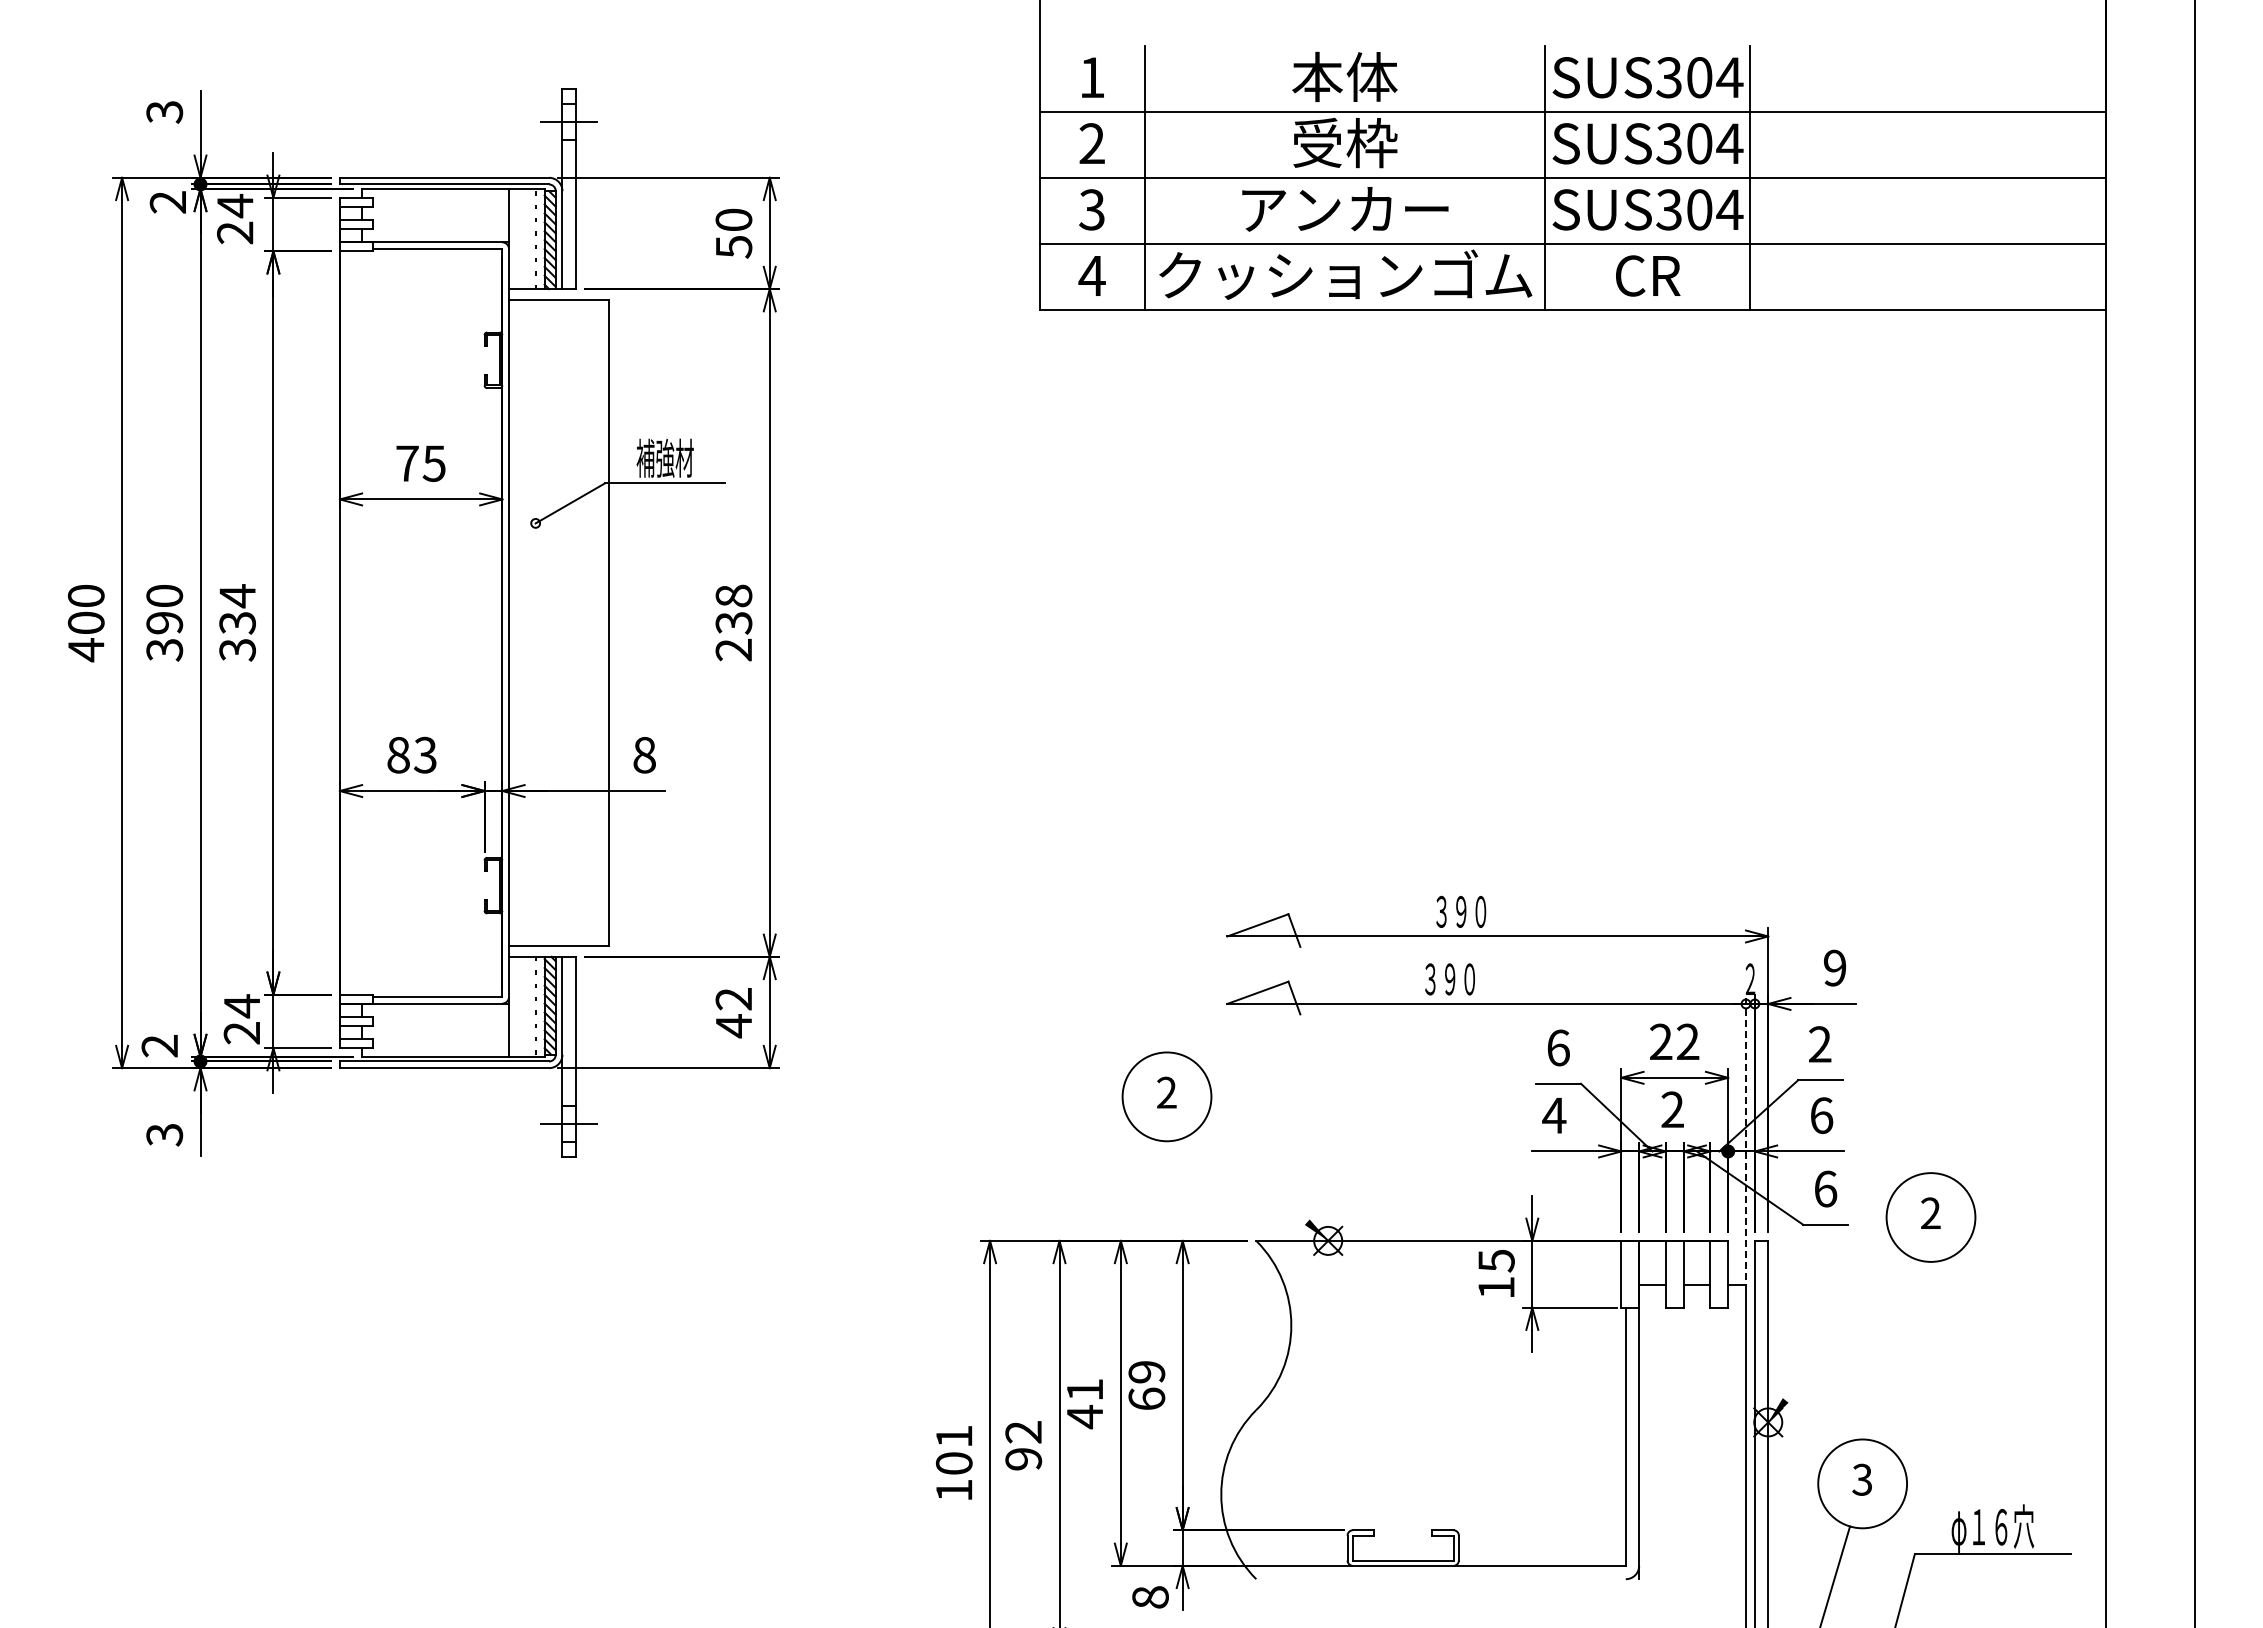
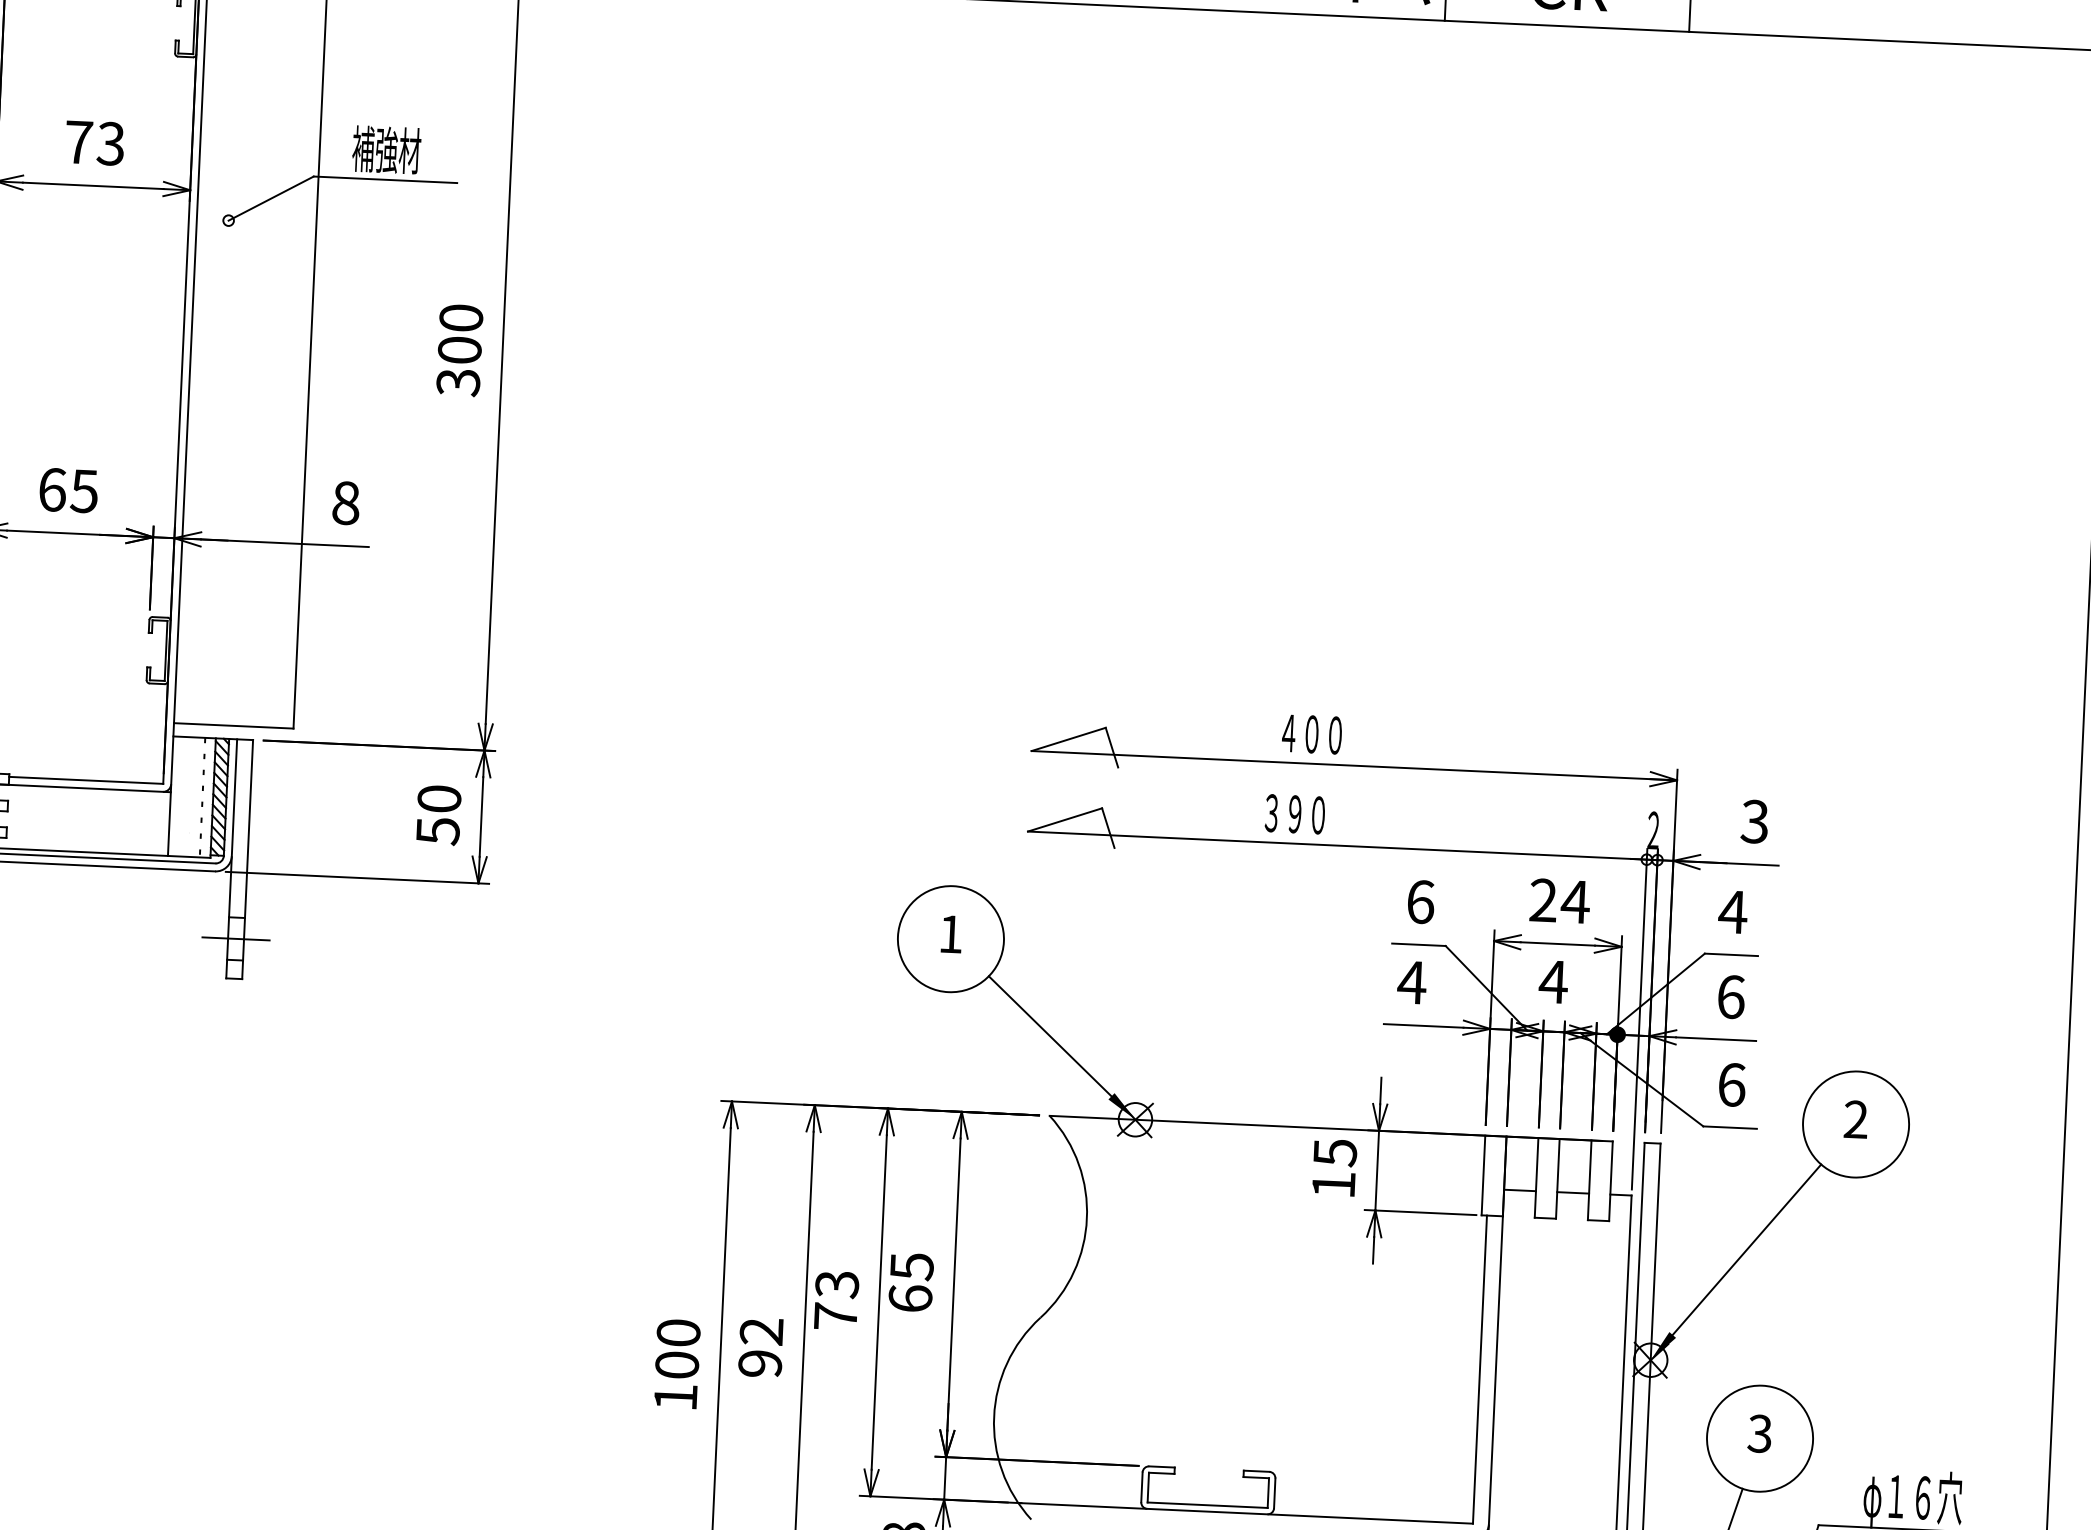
text: (433, 463) -> (109, 143), 75 -> 73
text: (733, 622) -> (459, 349), 238 -> 300
text: (411, 754) -> (67, 489), 83 -> 65
text: (1451, 911) -> (1300, 733), ３９０ -> ４００
text: (1834, 967) -> (1754, 820), 9 -> 3
text: (733, 1013) -> (438, 816), 42 -> 50
text: (1687, 1041) -> (1575, 901), 22 -> 24
text: (1819, 1044) -> (1732, 912), 2 -> 4
text: (1166, 1092) -> (950, 933), 2 -> 1
text: (1672, 1109) -> (1553, 981), 2 -> 4
line: (1746, 1137) -> (1640, 1019), dashed -> solid
line: (1253, 1174) -> (1049, 1036), added
line: (1844, 1326) -> (1746, 1249), added
text: (1146, 1372) -> (911, 1266), 69 -> 65
text: (1084, 1404) -> (835, 1301), 41 -> 73
text: (953, 1436) -> (677, 1332), 101 -> 100

